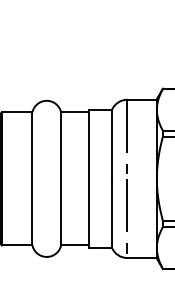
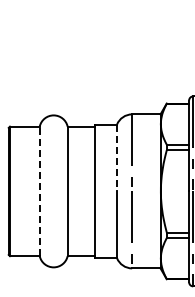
line: (112, 145) -> (117, 158), solid -> dashed
line: (32, 178) -> (39, 191), solid -> dashed

